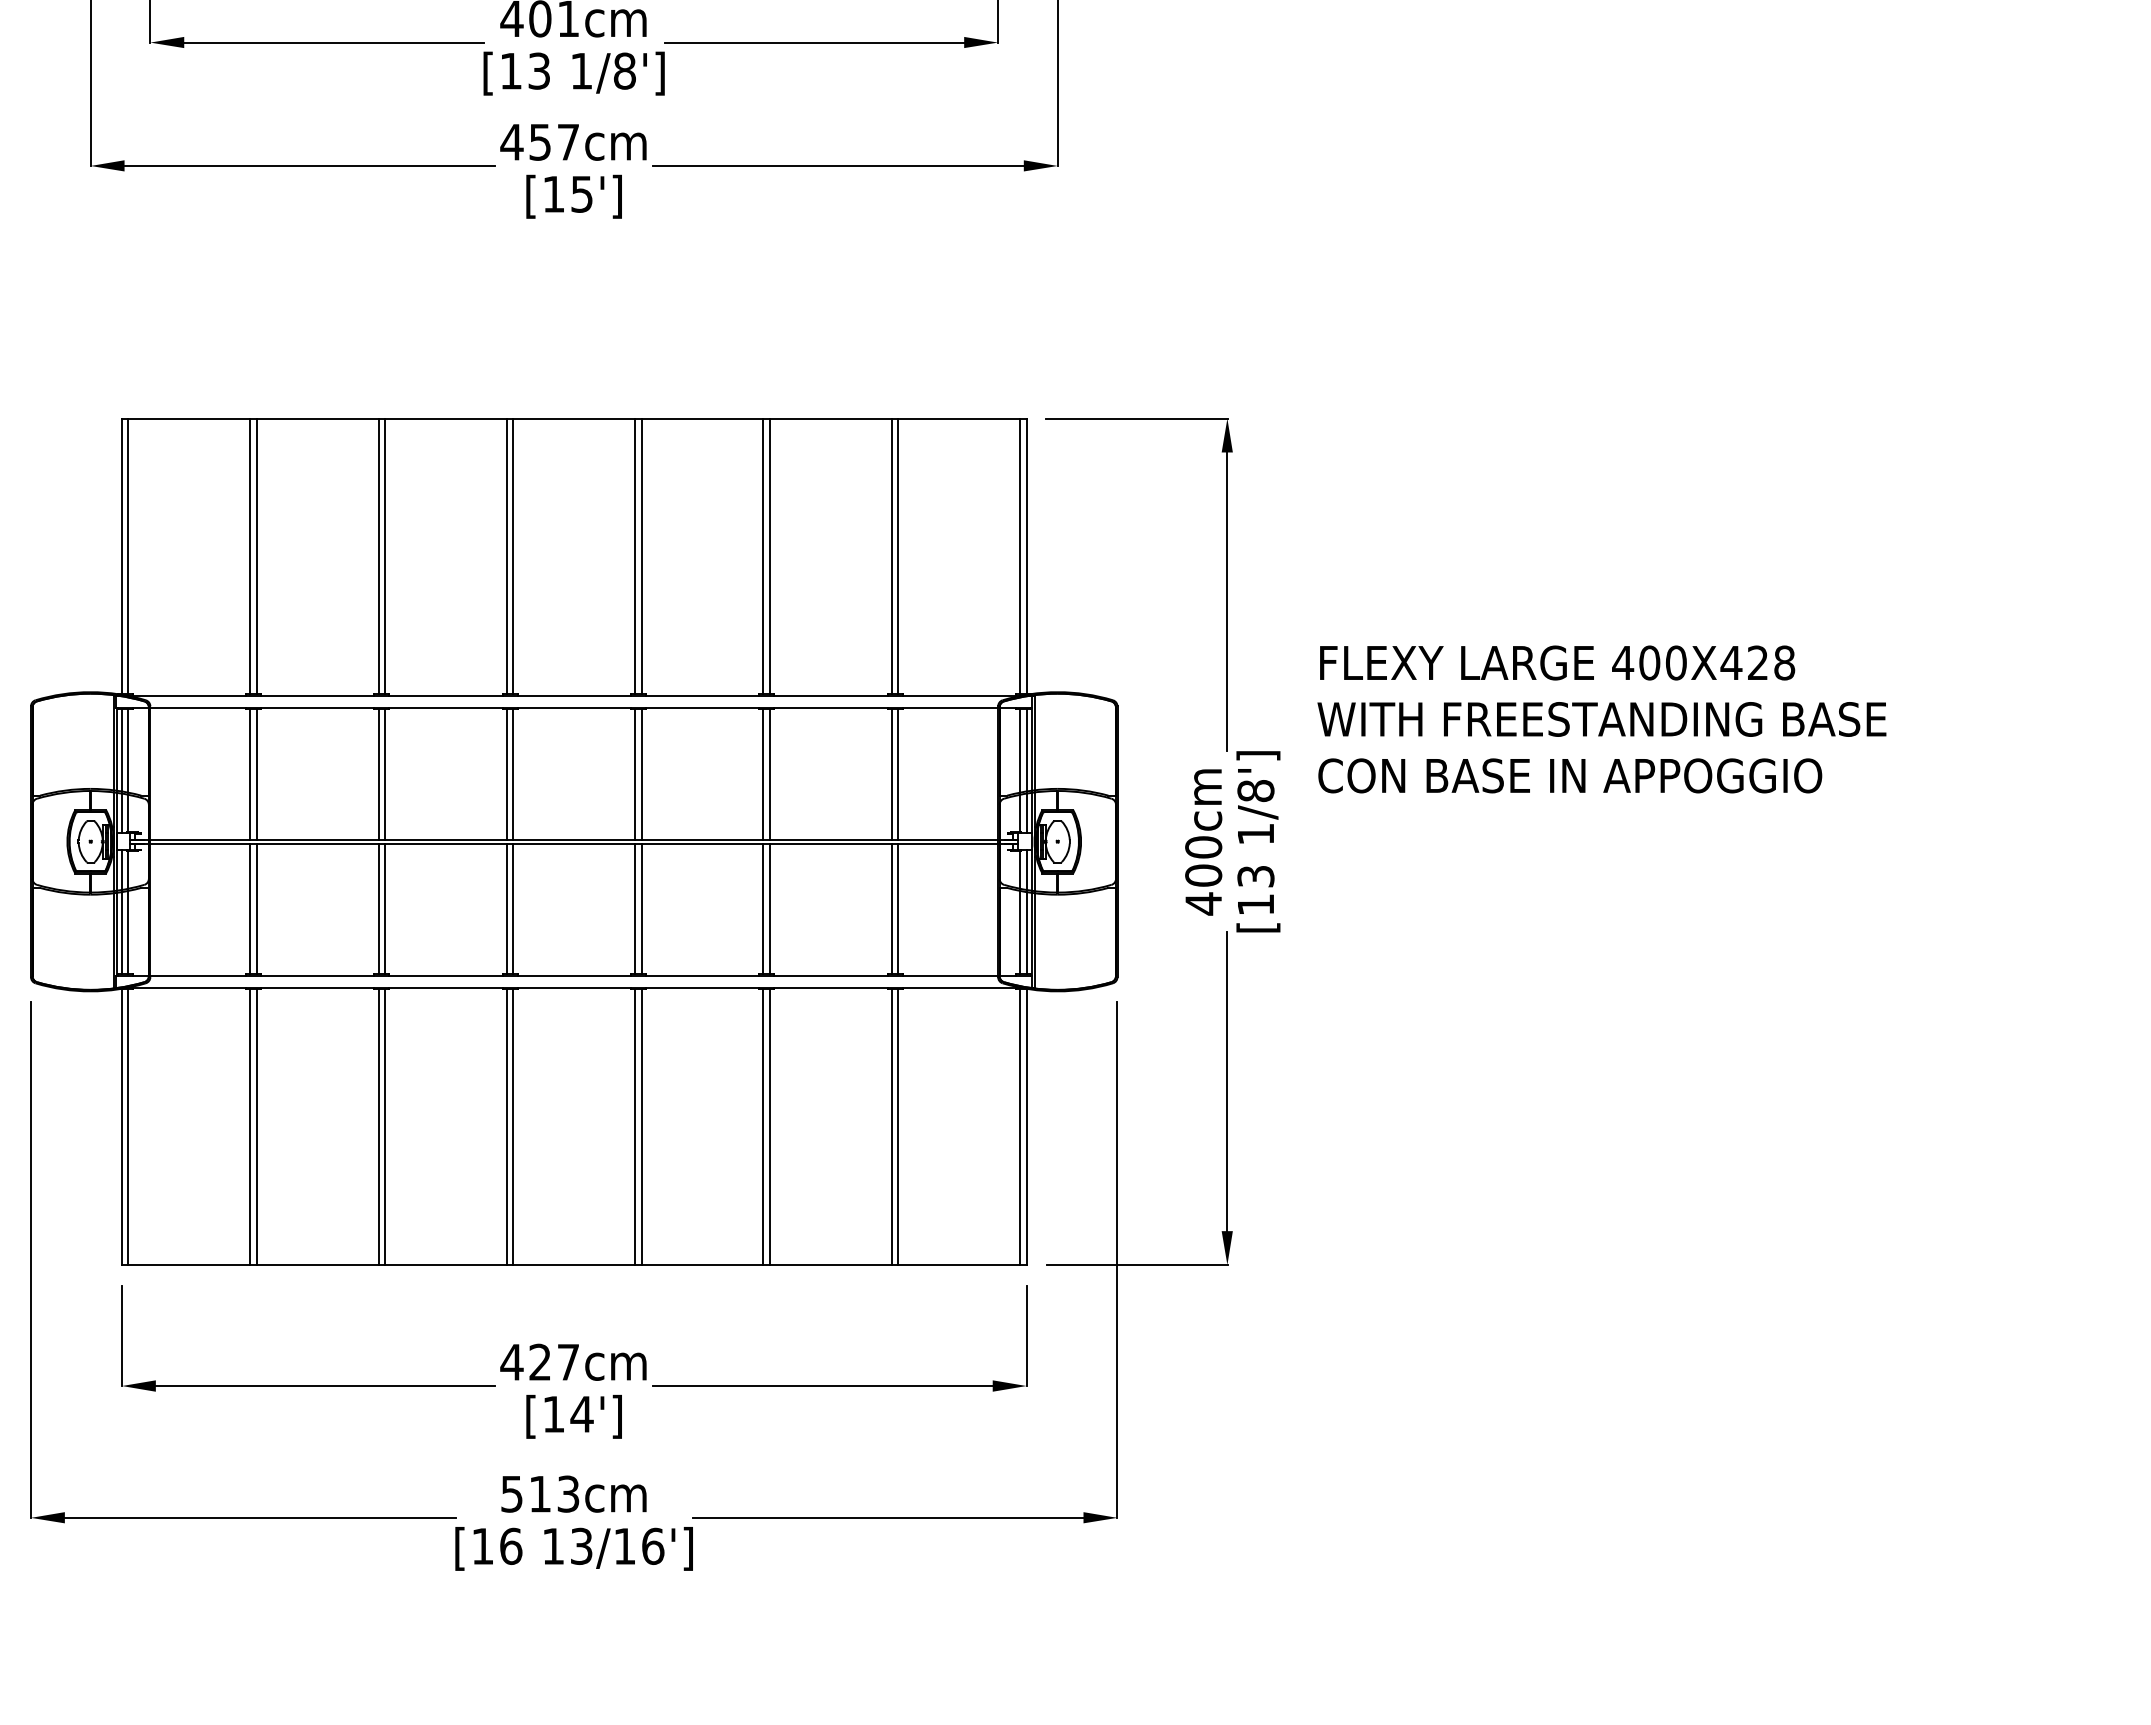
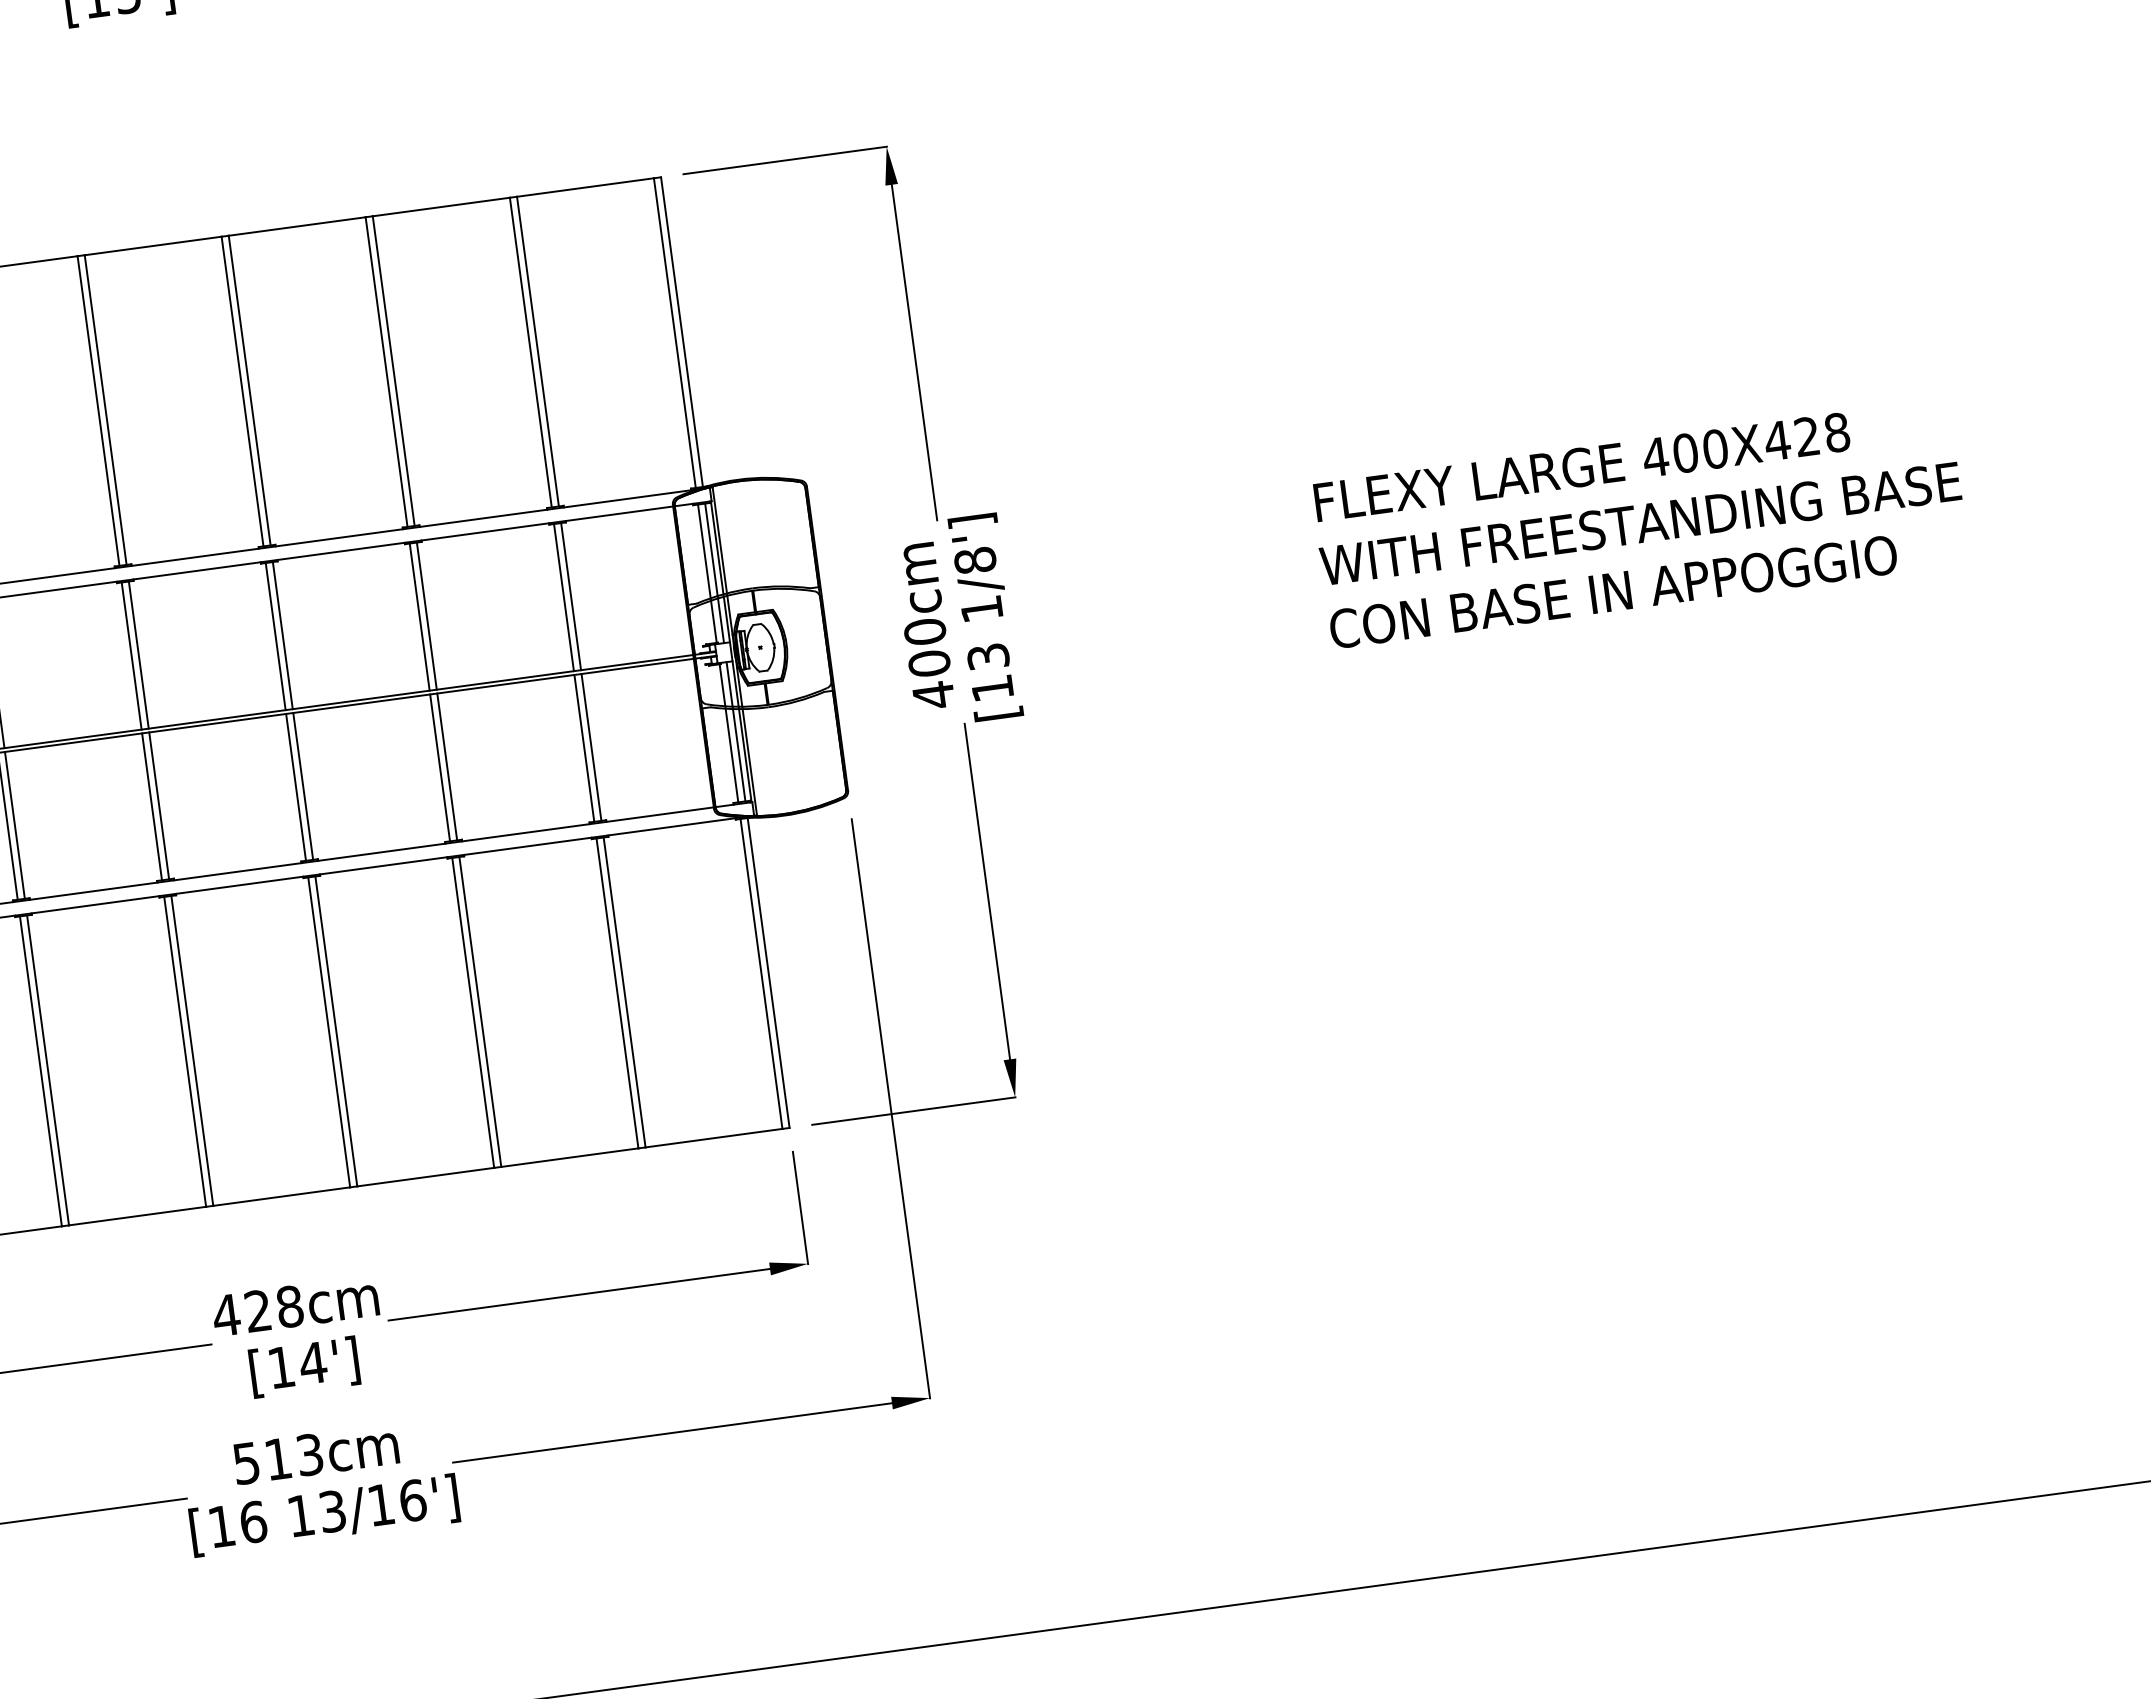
text: (1601, 719) -> (1640, 523), moved
text: (568, 1361) -> (289, 1305), 427cm -> 428cm

